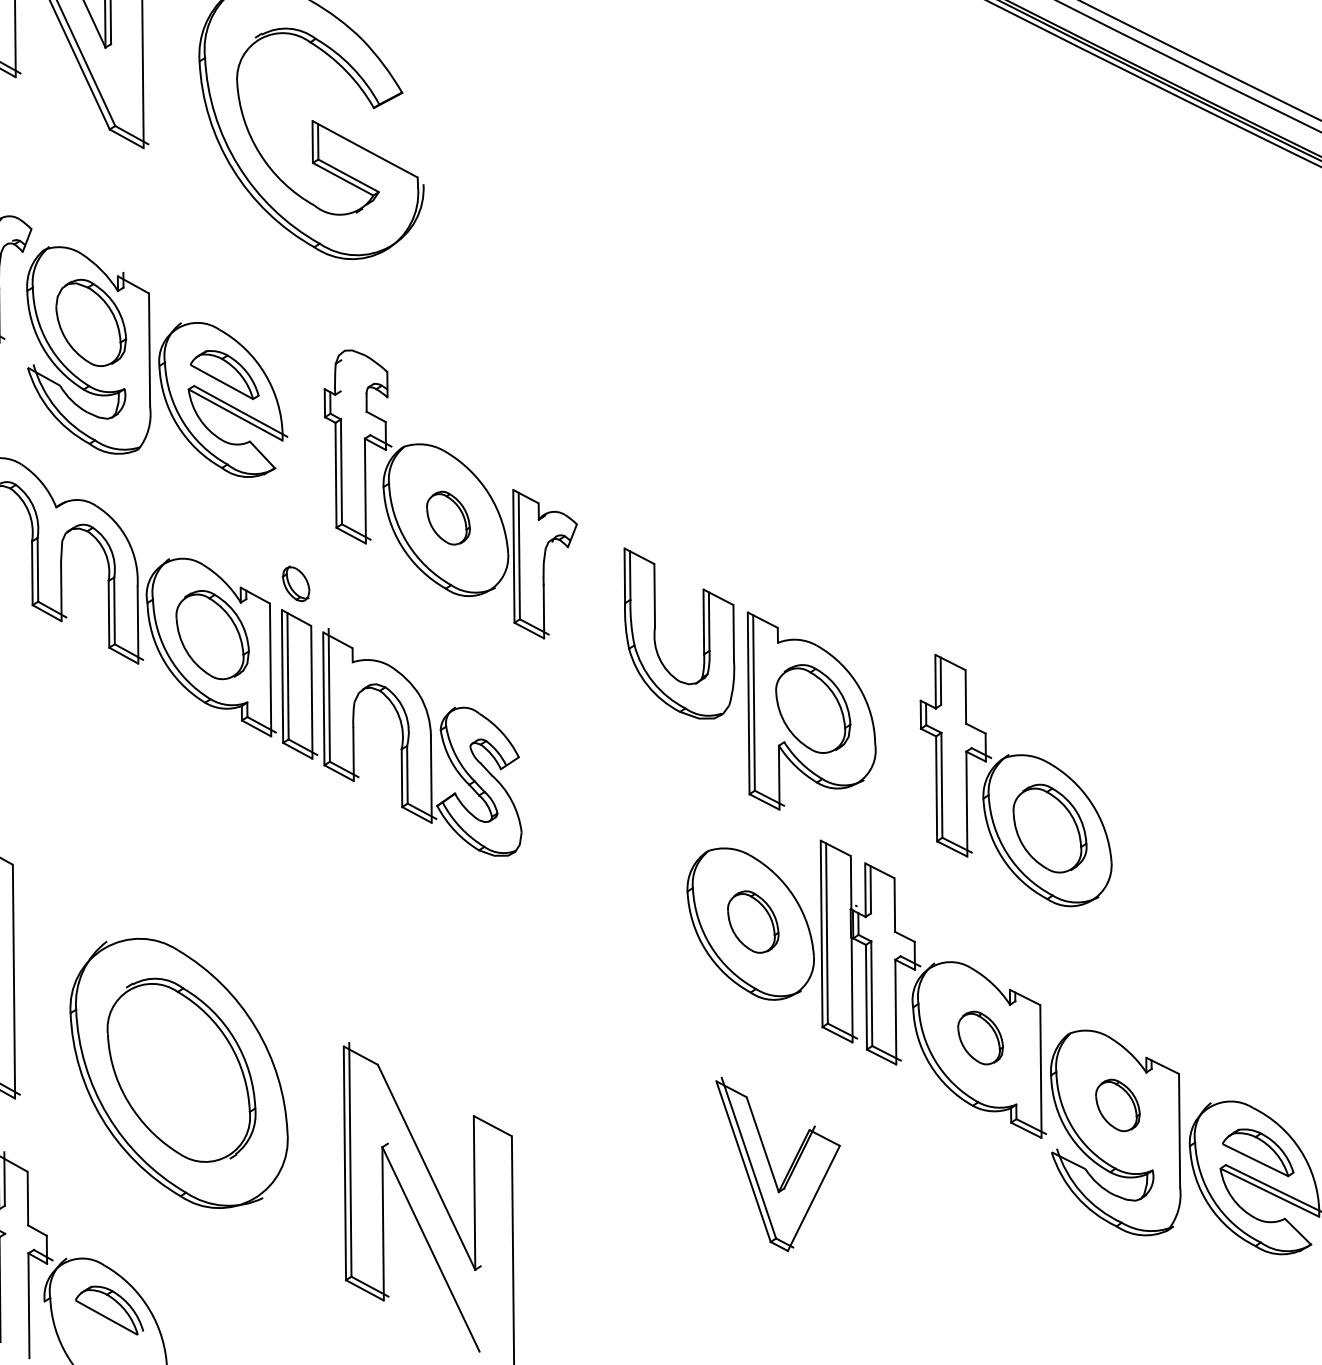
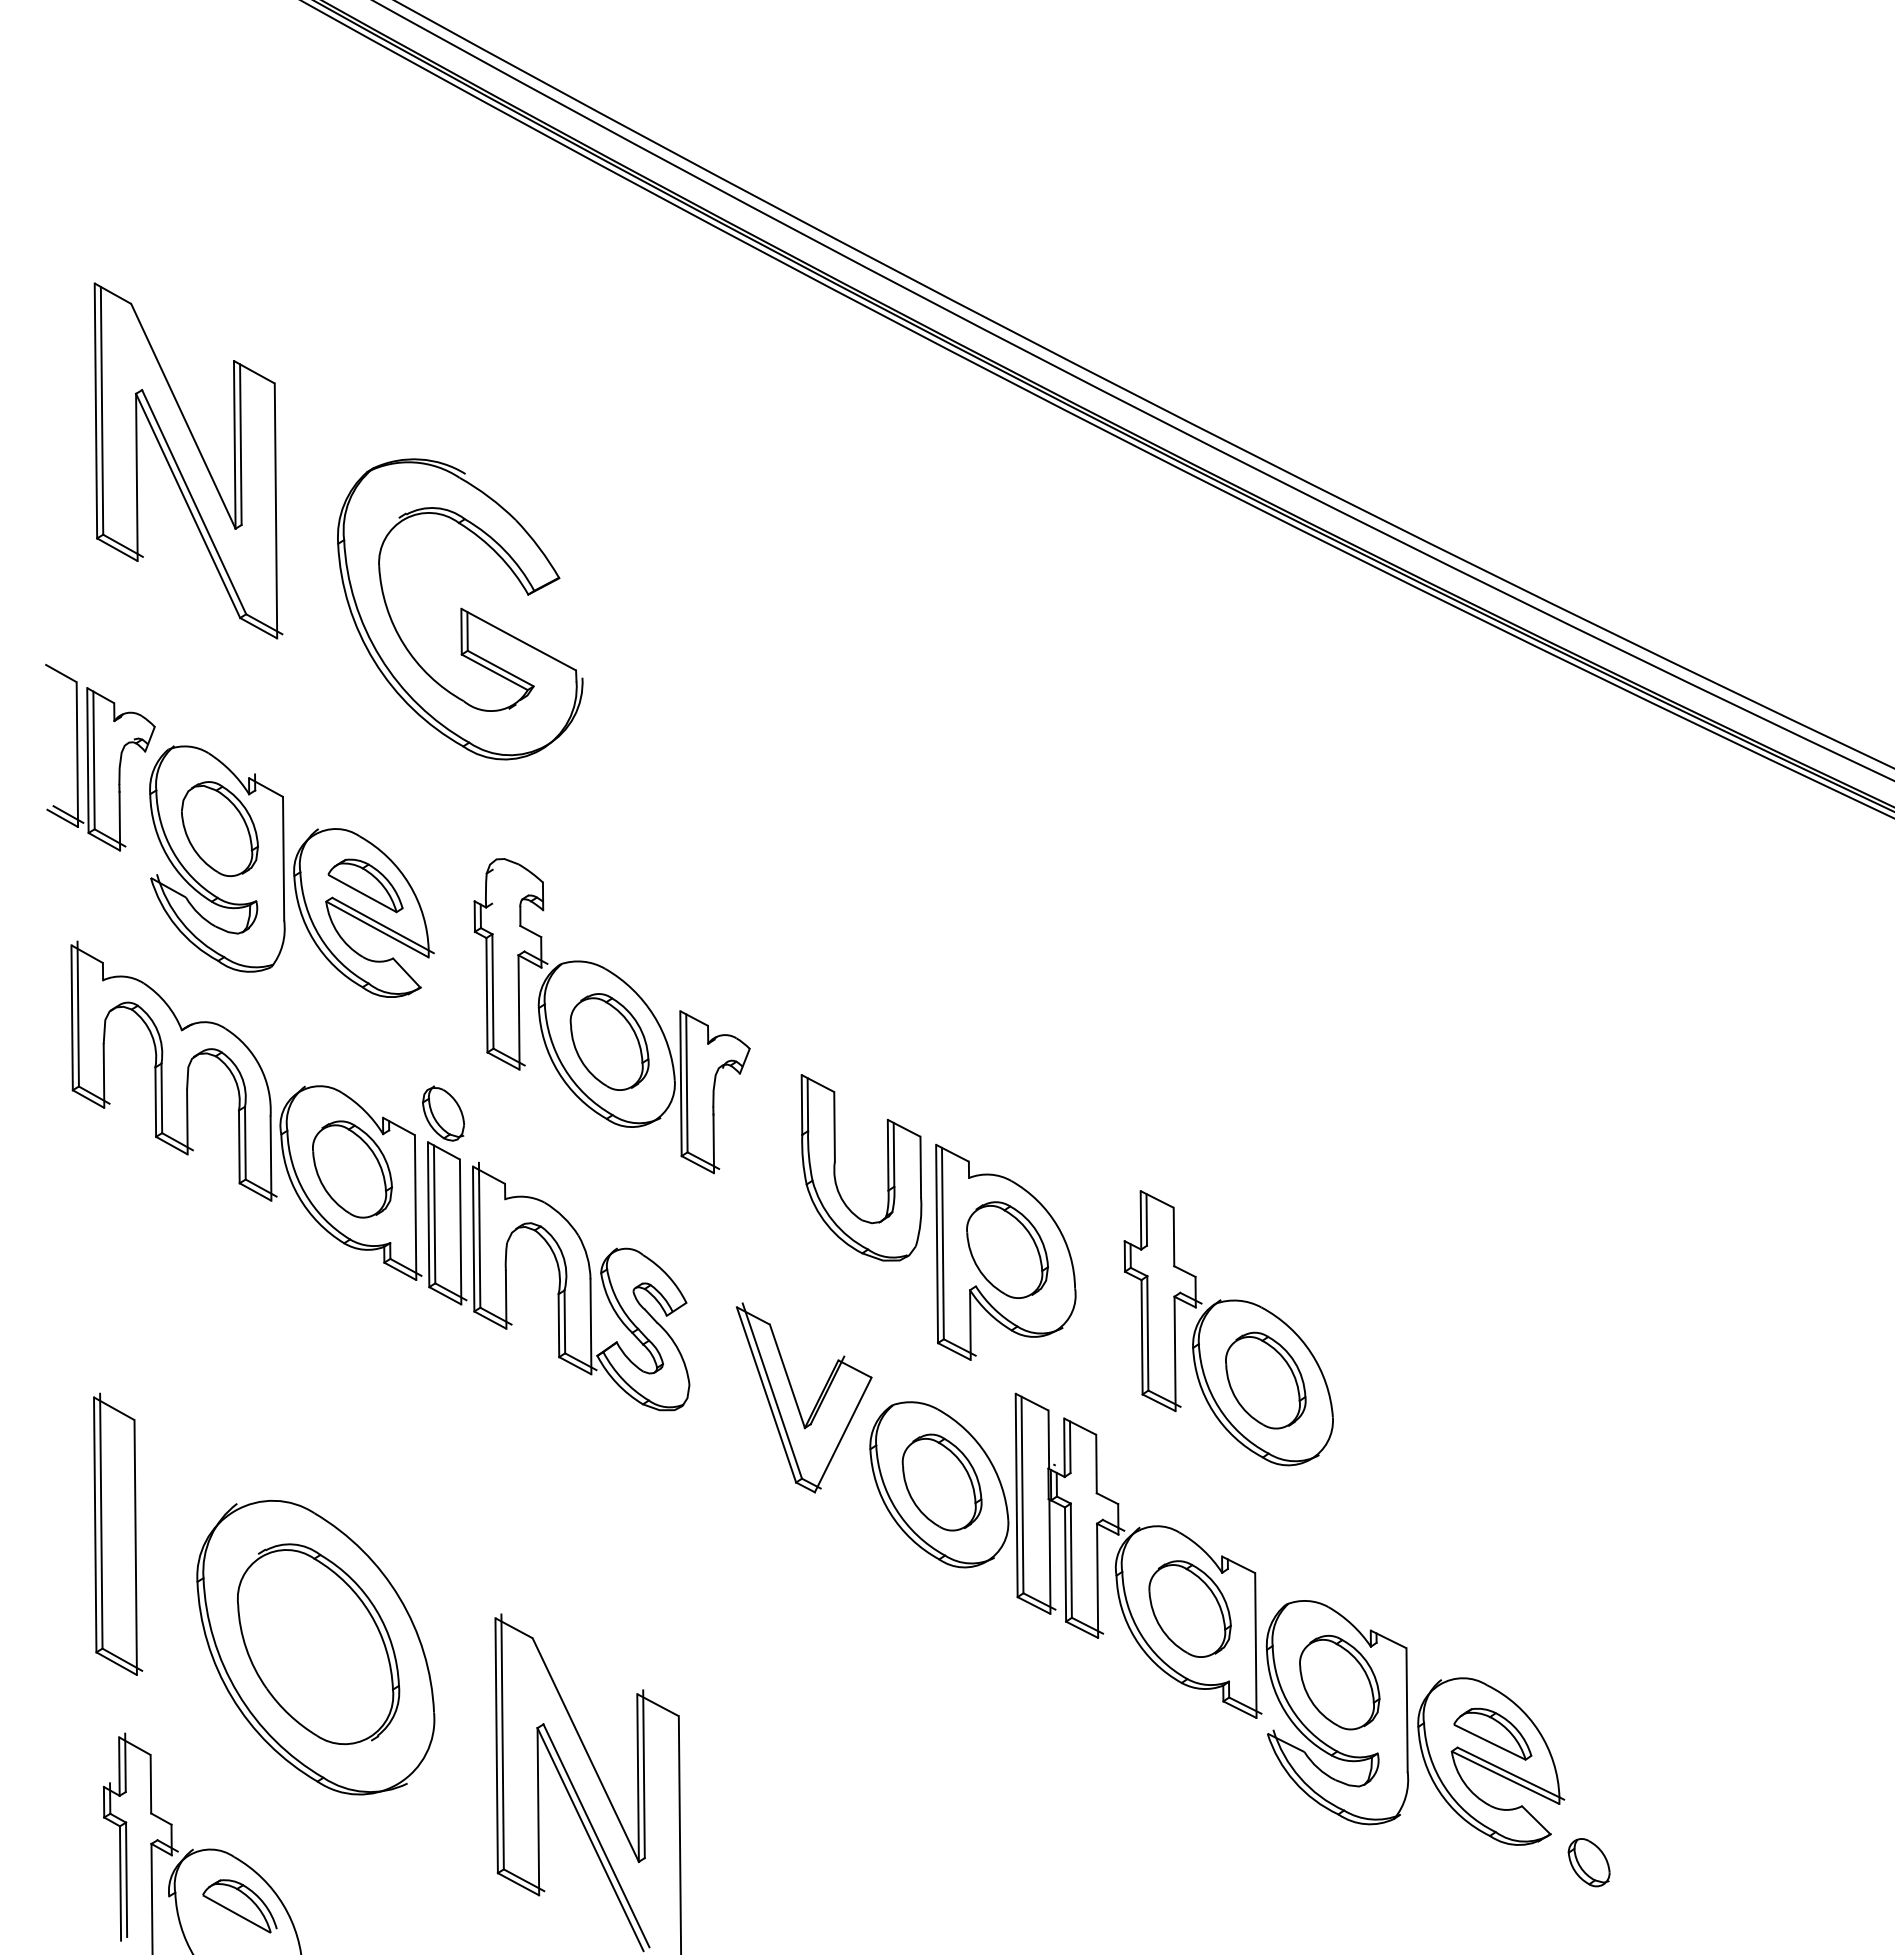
part: (448, 517) -> (609, 1041), size x1.67
part: (296, 583) -> (443, 1113), size x1.43
part: (752, 922) -> (941, 1482), size x1.43
part: (980, 1037) -> (1189, 1608), size x1.67
part: (1117, 1105) -> (1339, 1682), size x1.67
part: (771, 1165) -> (796, 1399), moved
line: (479, 1189) -> (643, 1774), added
line: (436, 1245) -> (596, 1835), added
line: (5, 1285) -> (126, 1879), added

